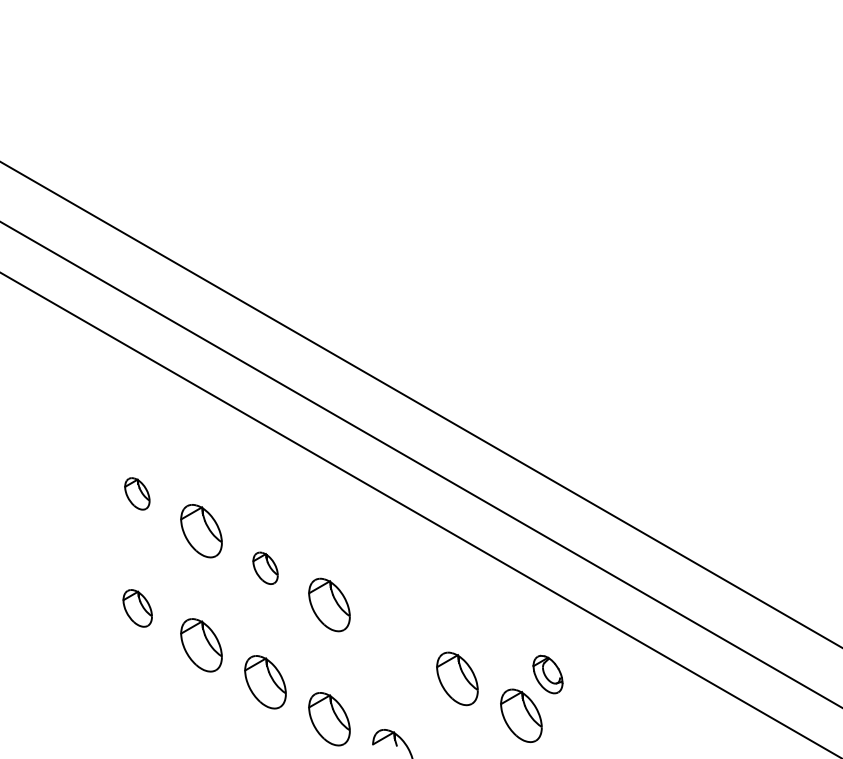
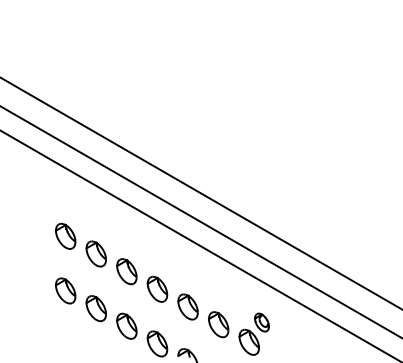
part: (137, 492) -> (65, 235), size x1.67
part: (264, 567) -> (126, 271), size x1.67
part: (137, 607) -> (65, 290), size x1.43
part: (392, 640) -> (187, 306), added

